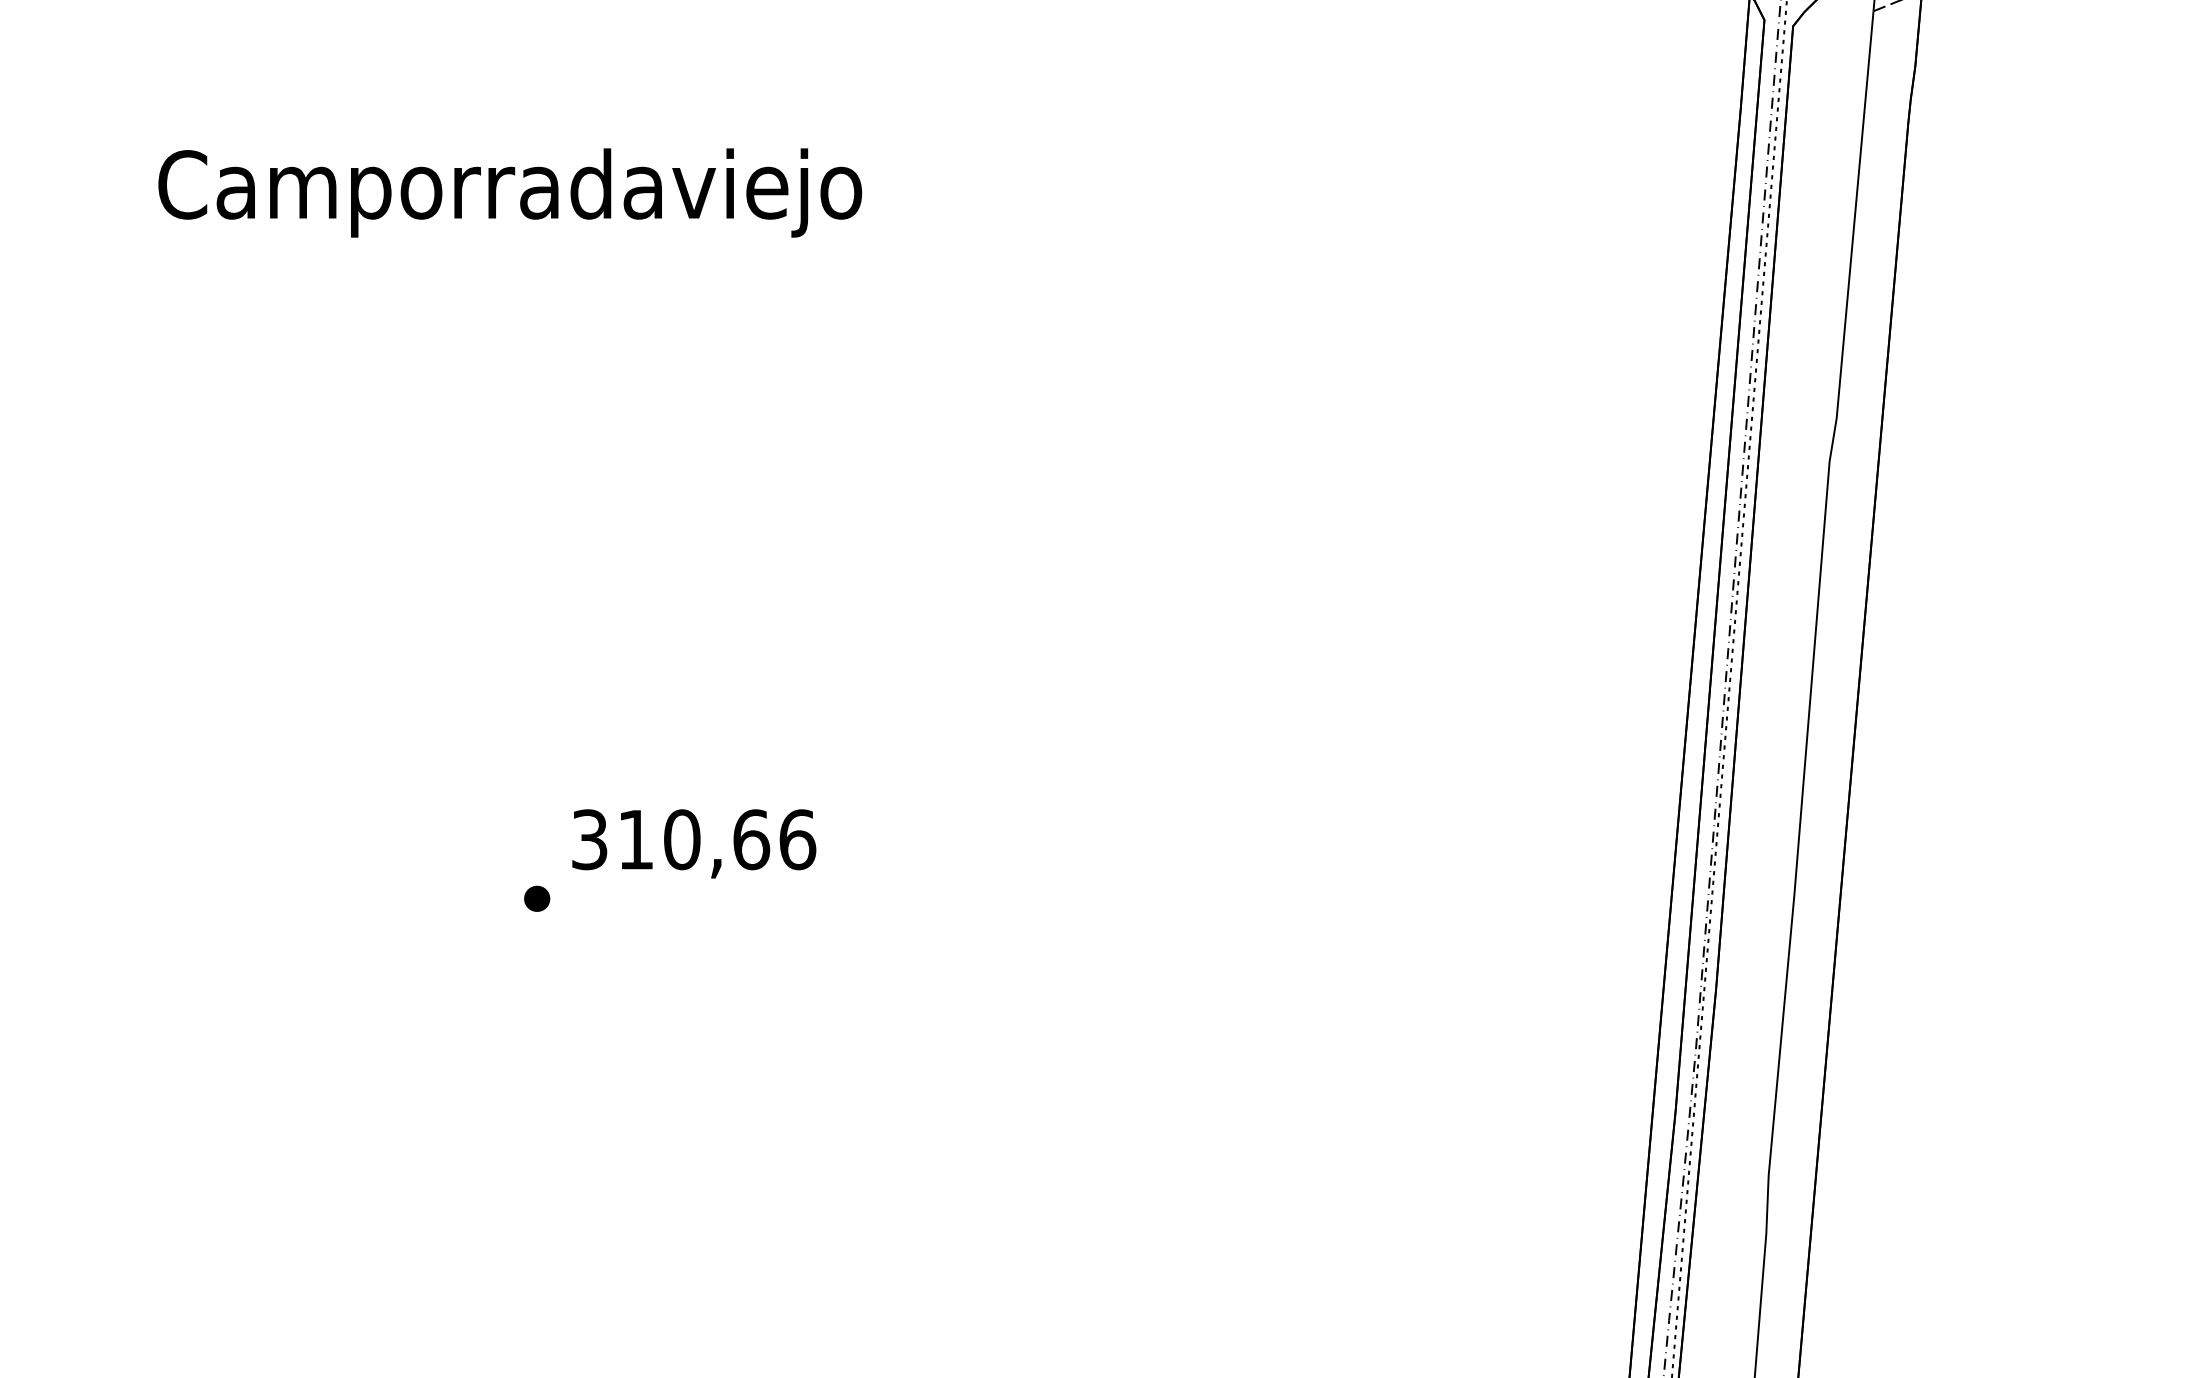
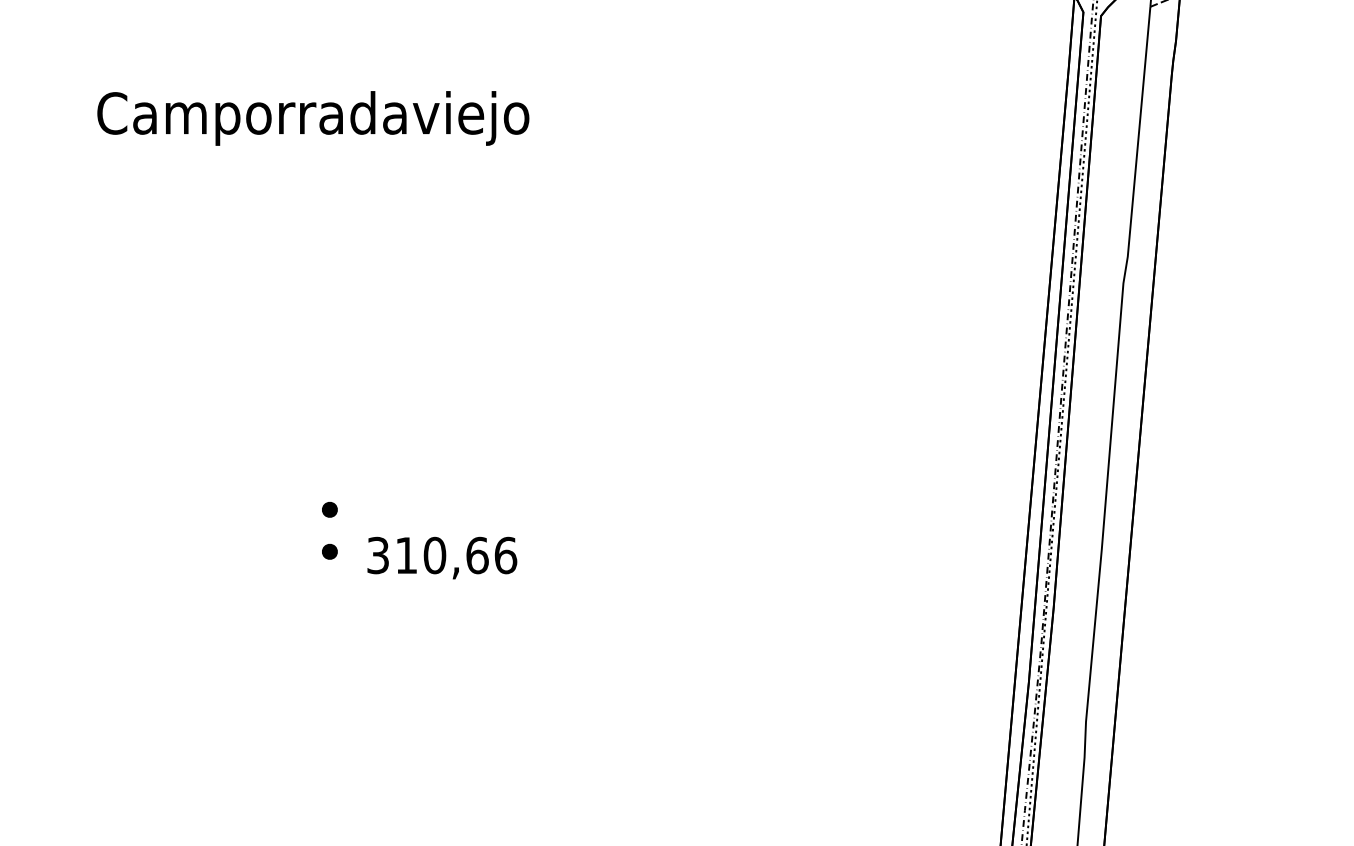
part: (536, 829) -> (329, 509), added
text: (694, 842) -> (442, 557), moved

